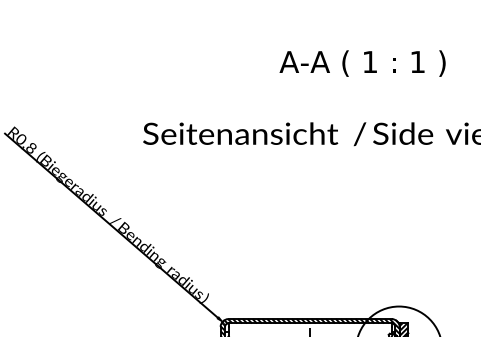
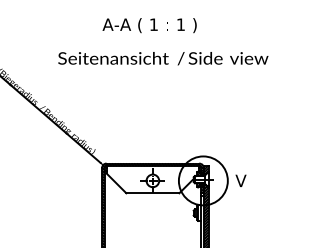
text: (362, 63) -> (149, 25), moved

